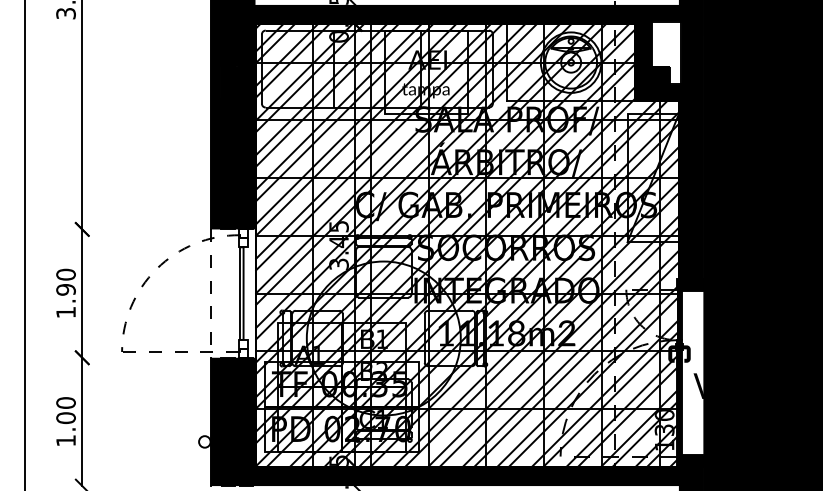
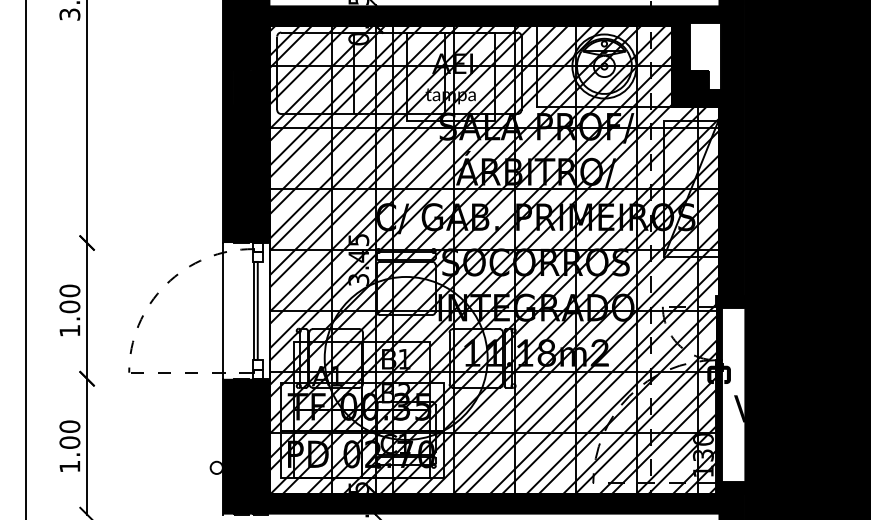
text: (65, 289) -> (69, 306), 1.90 -> 1.00
line: (210, 293) -> (222, 310), dashed -> solid

